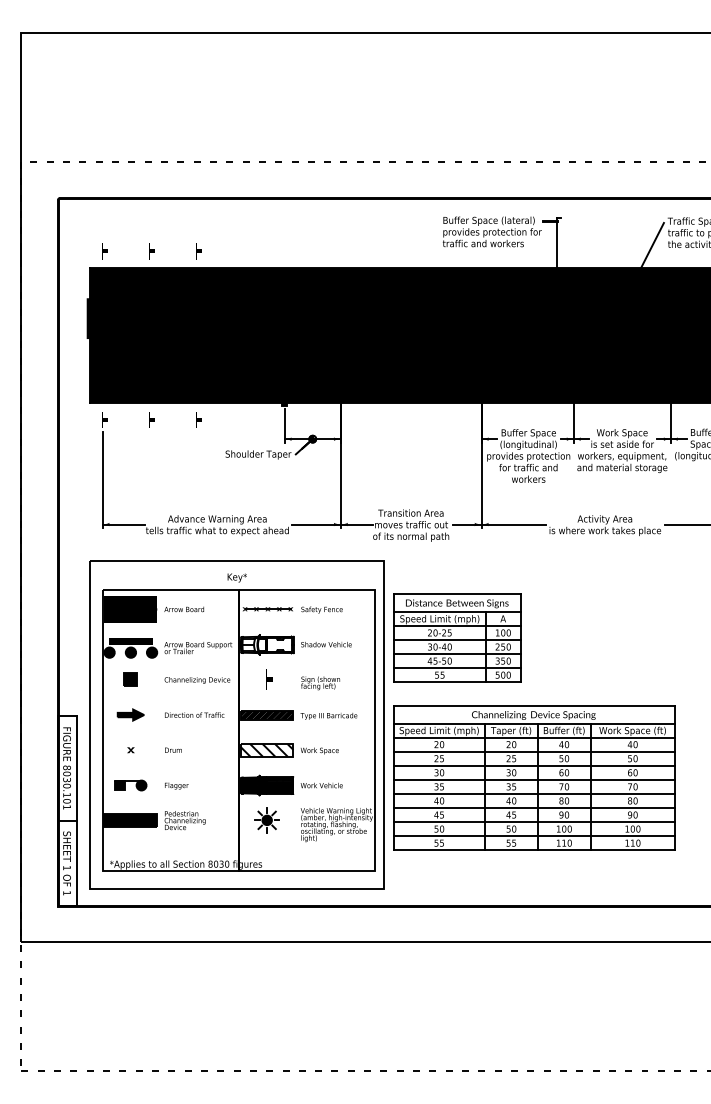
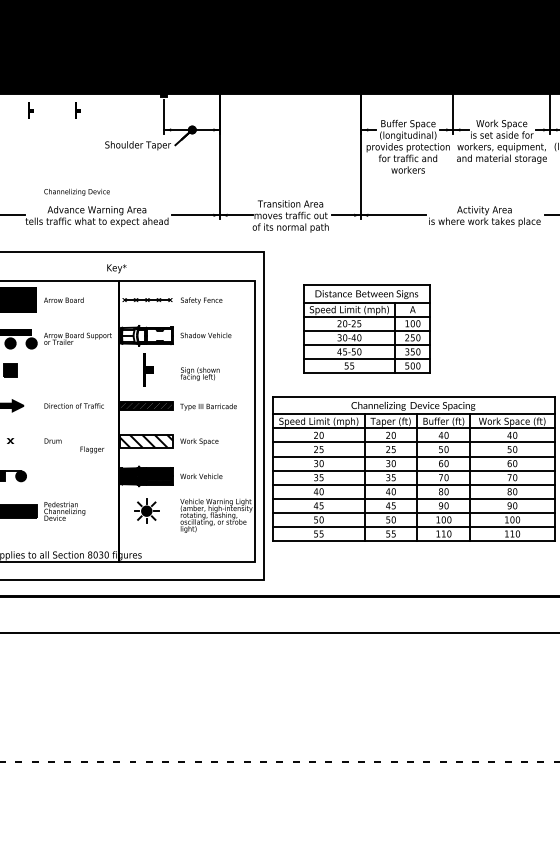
part: (457, 637) -> (367, 328), moved
part: (269, 679) -> (149, 370), size x1.6
text: (197, 680) -> (77, 192), moved
text: (176, 785) -> (92, 449), moved

